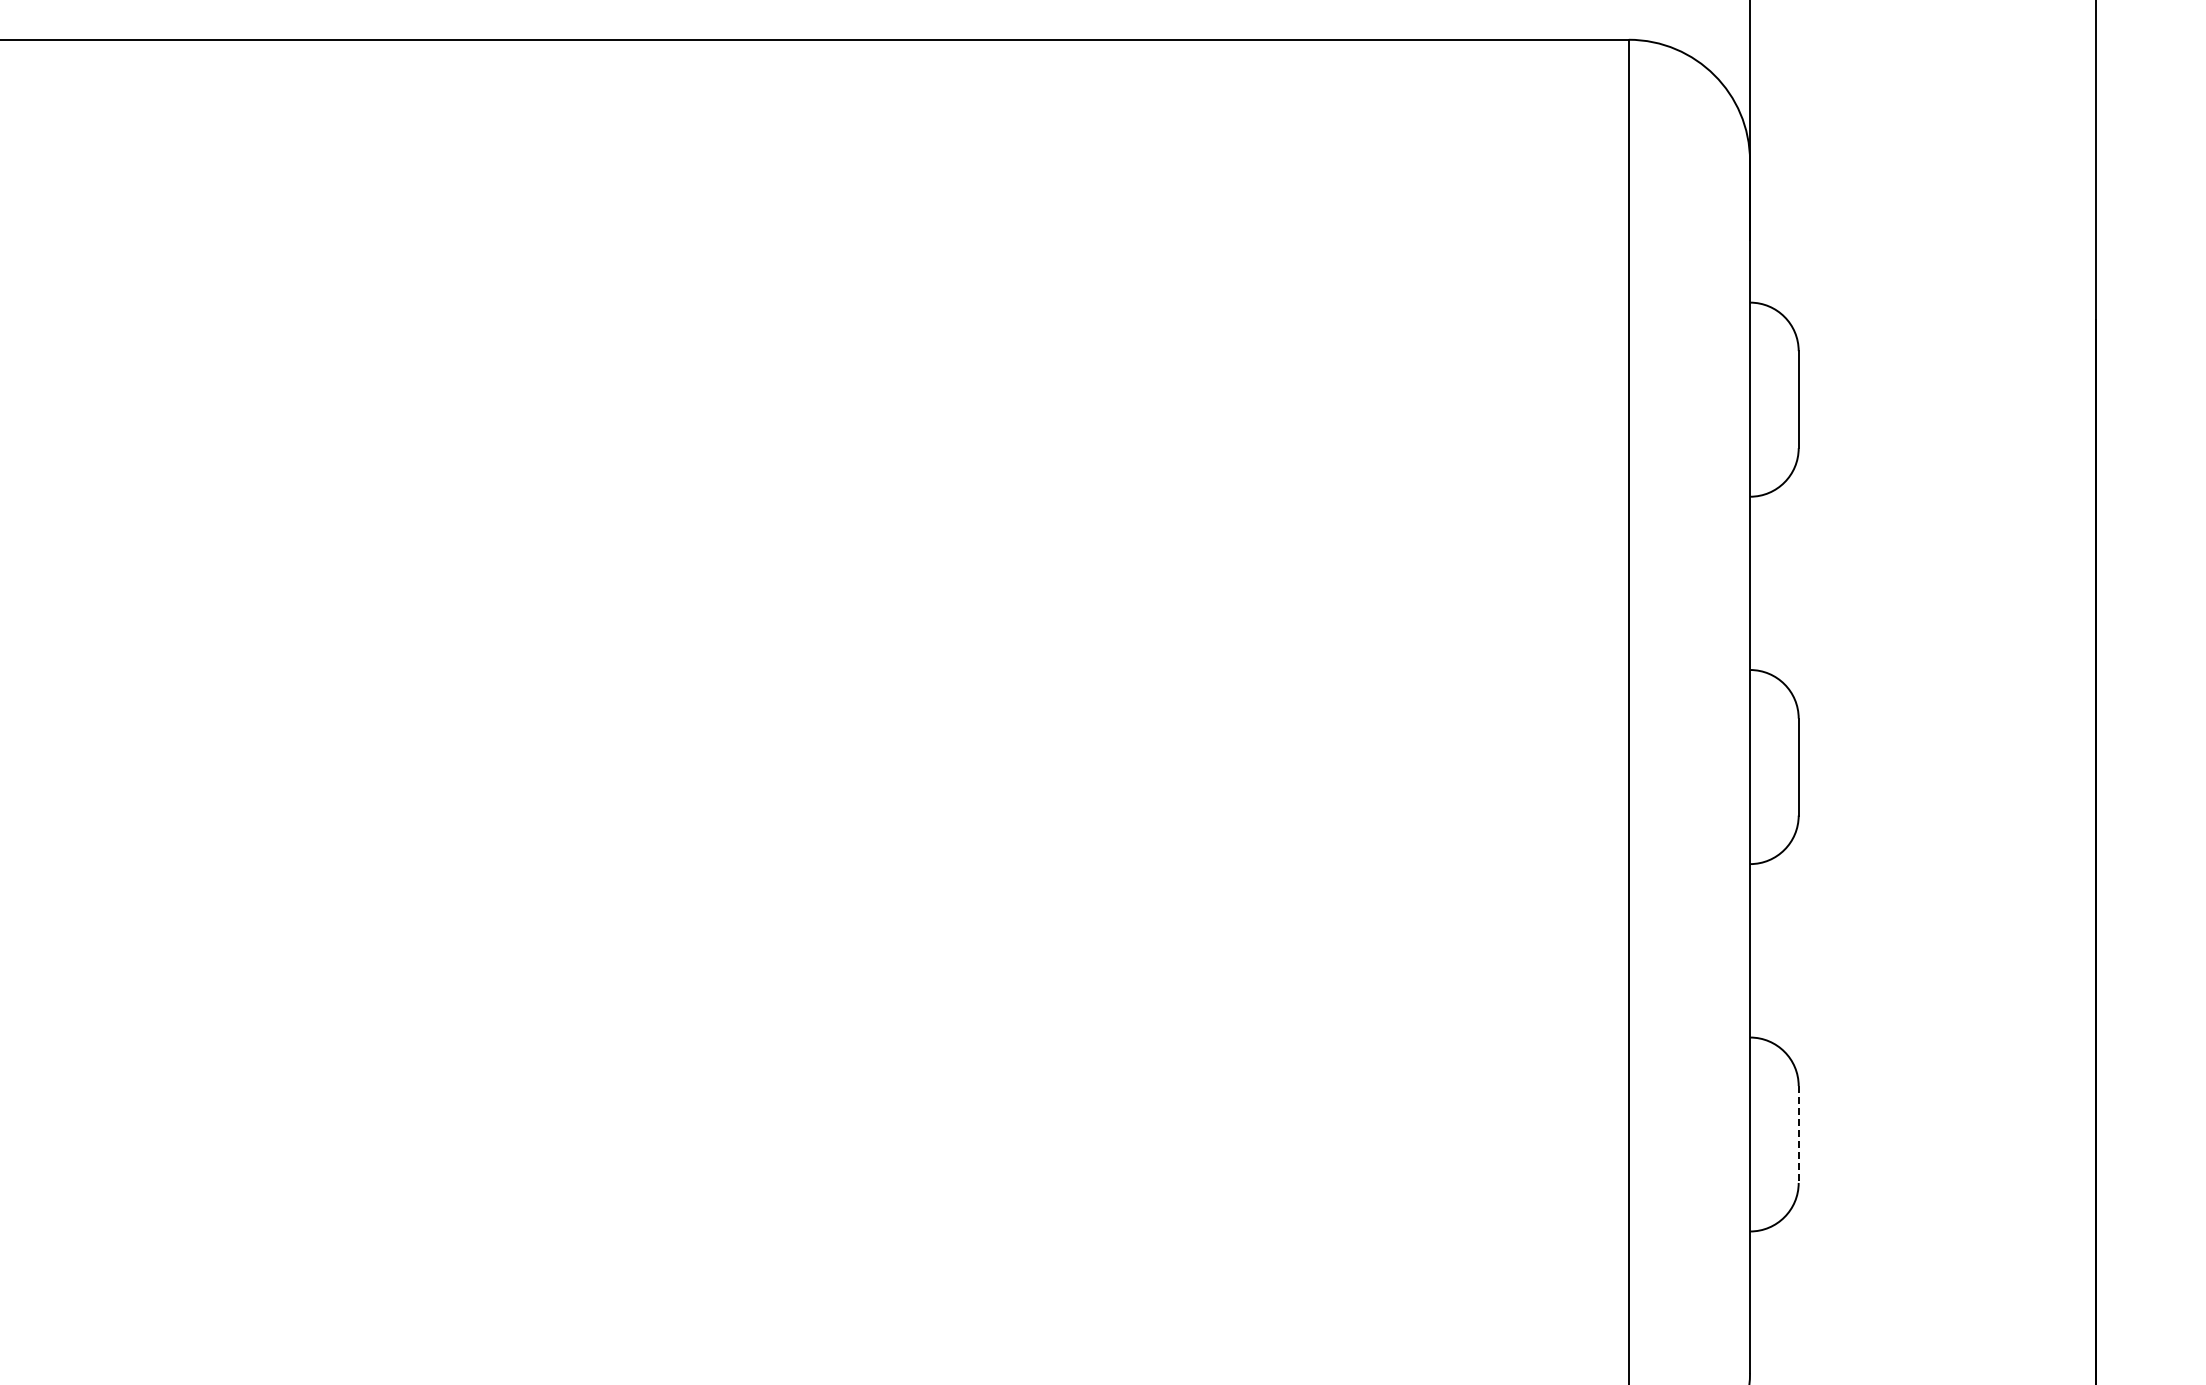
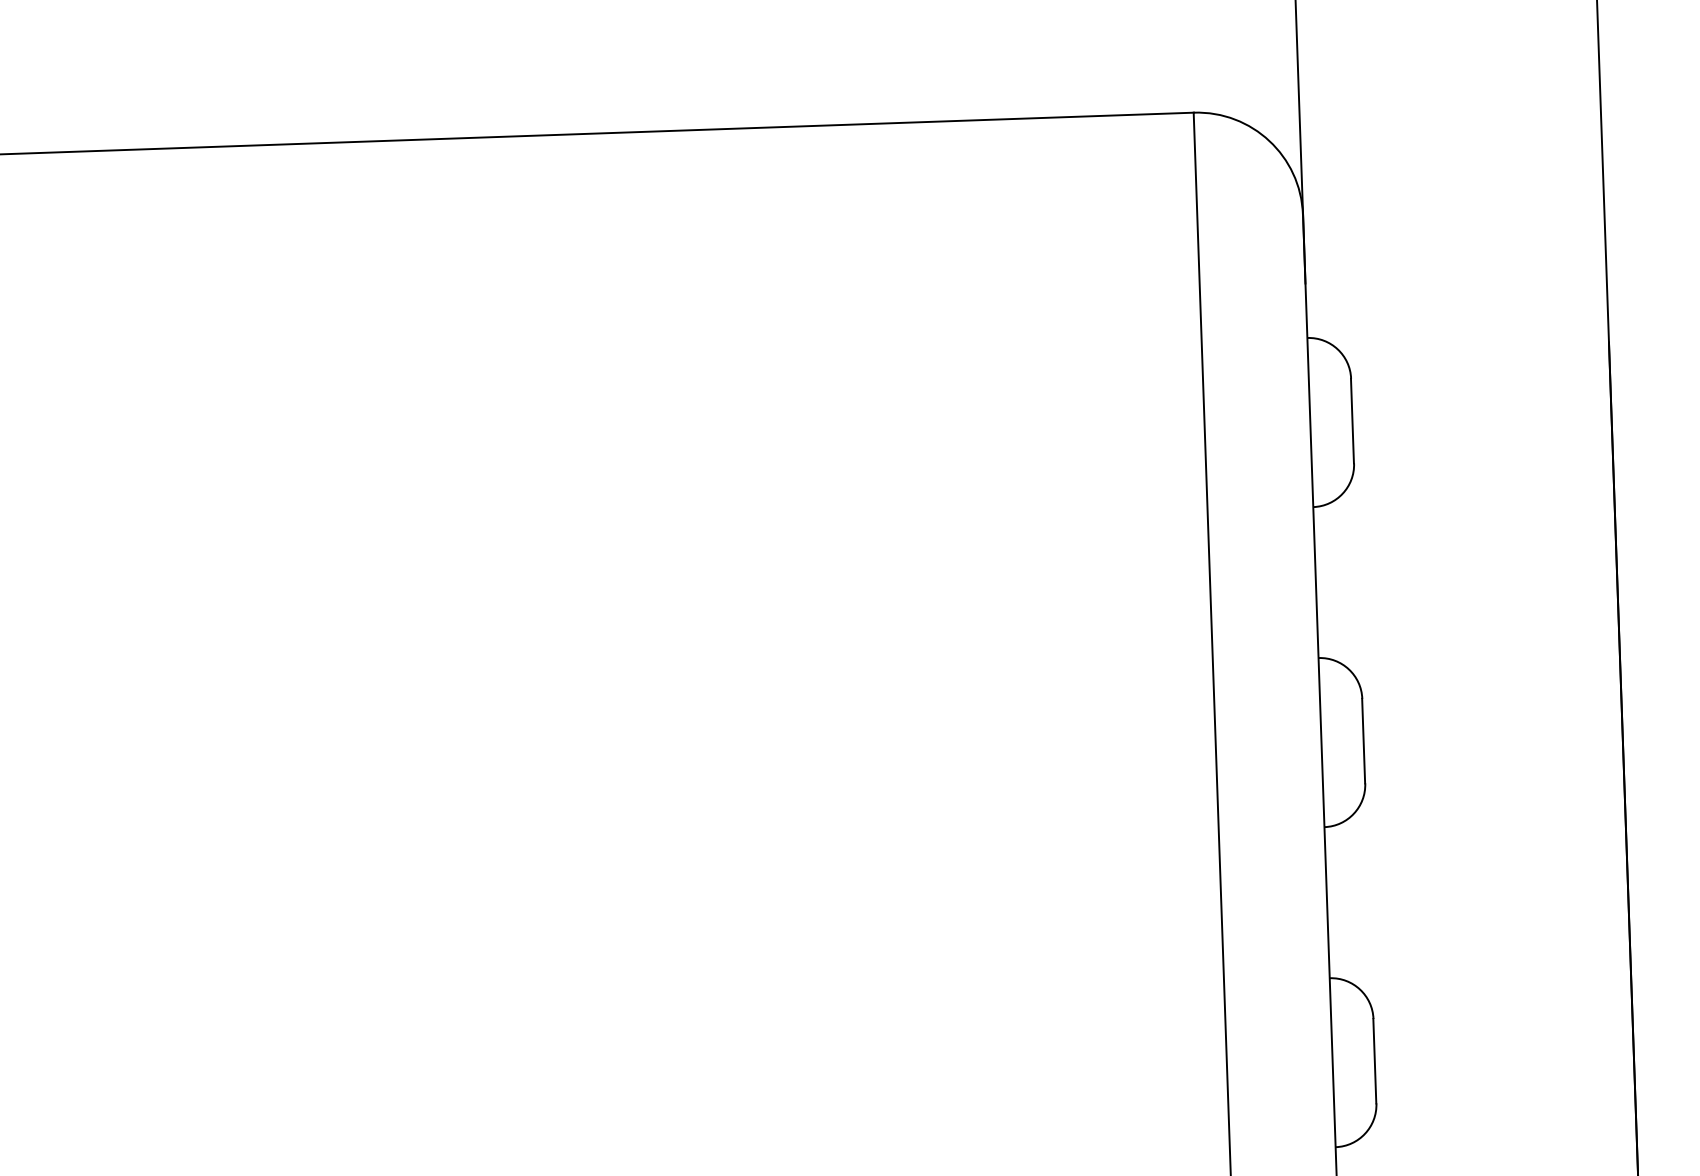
line: (1798, 1135) -> (1374, 1062), dashed -> solid

